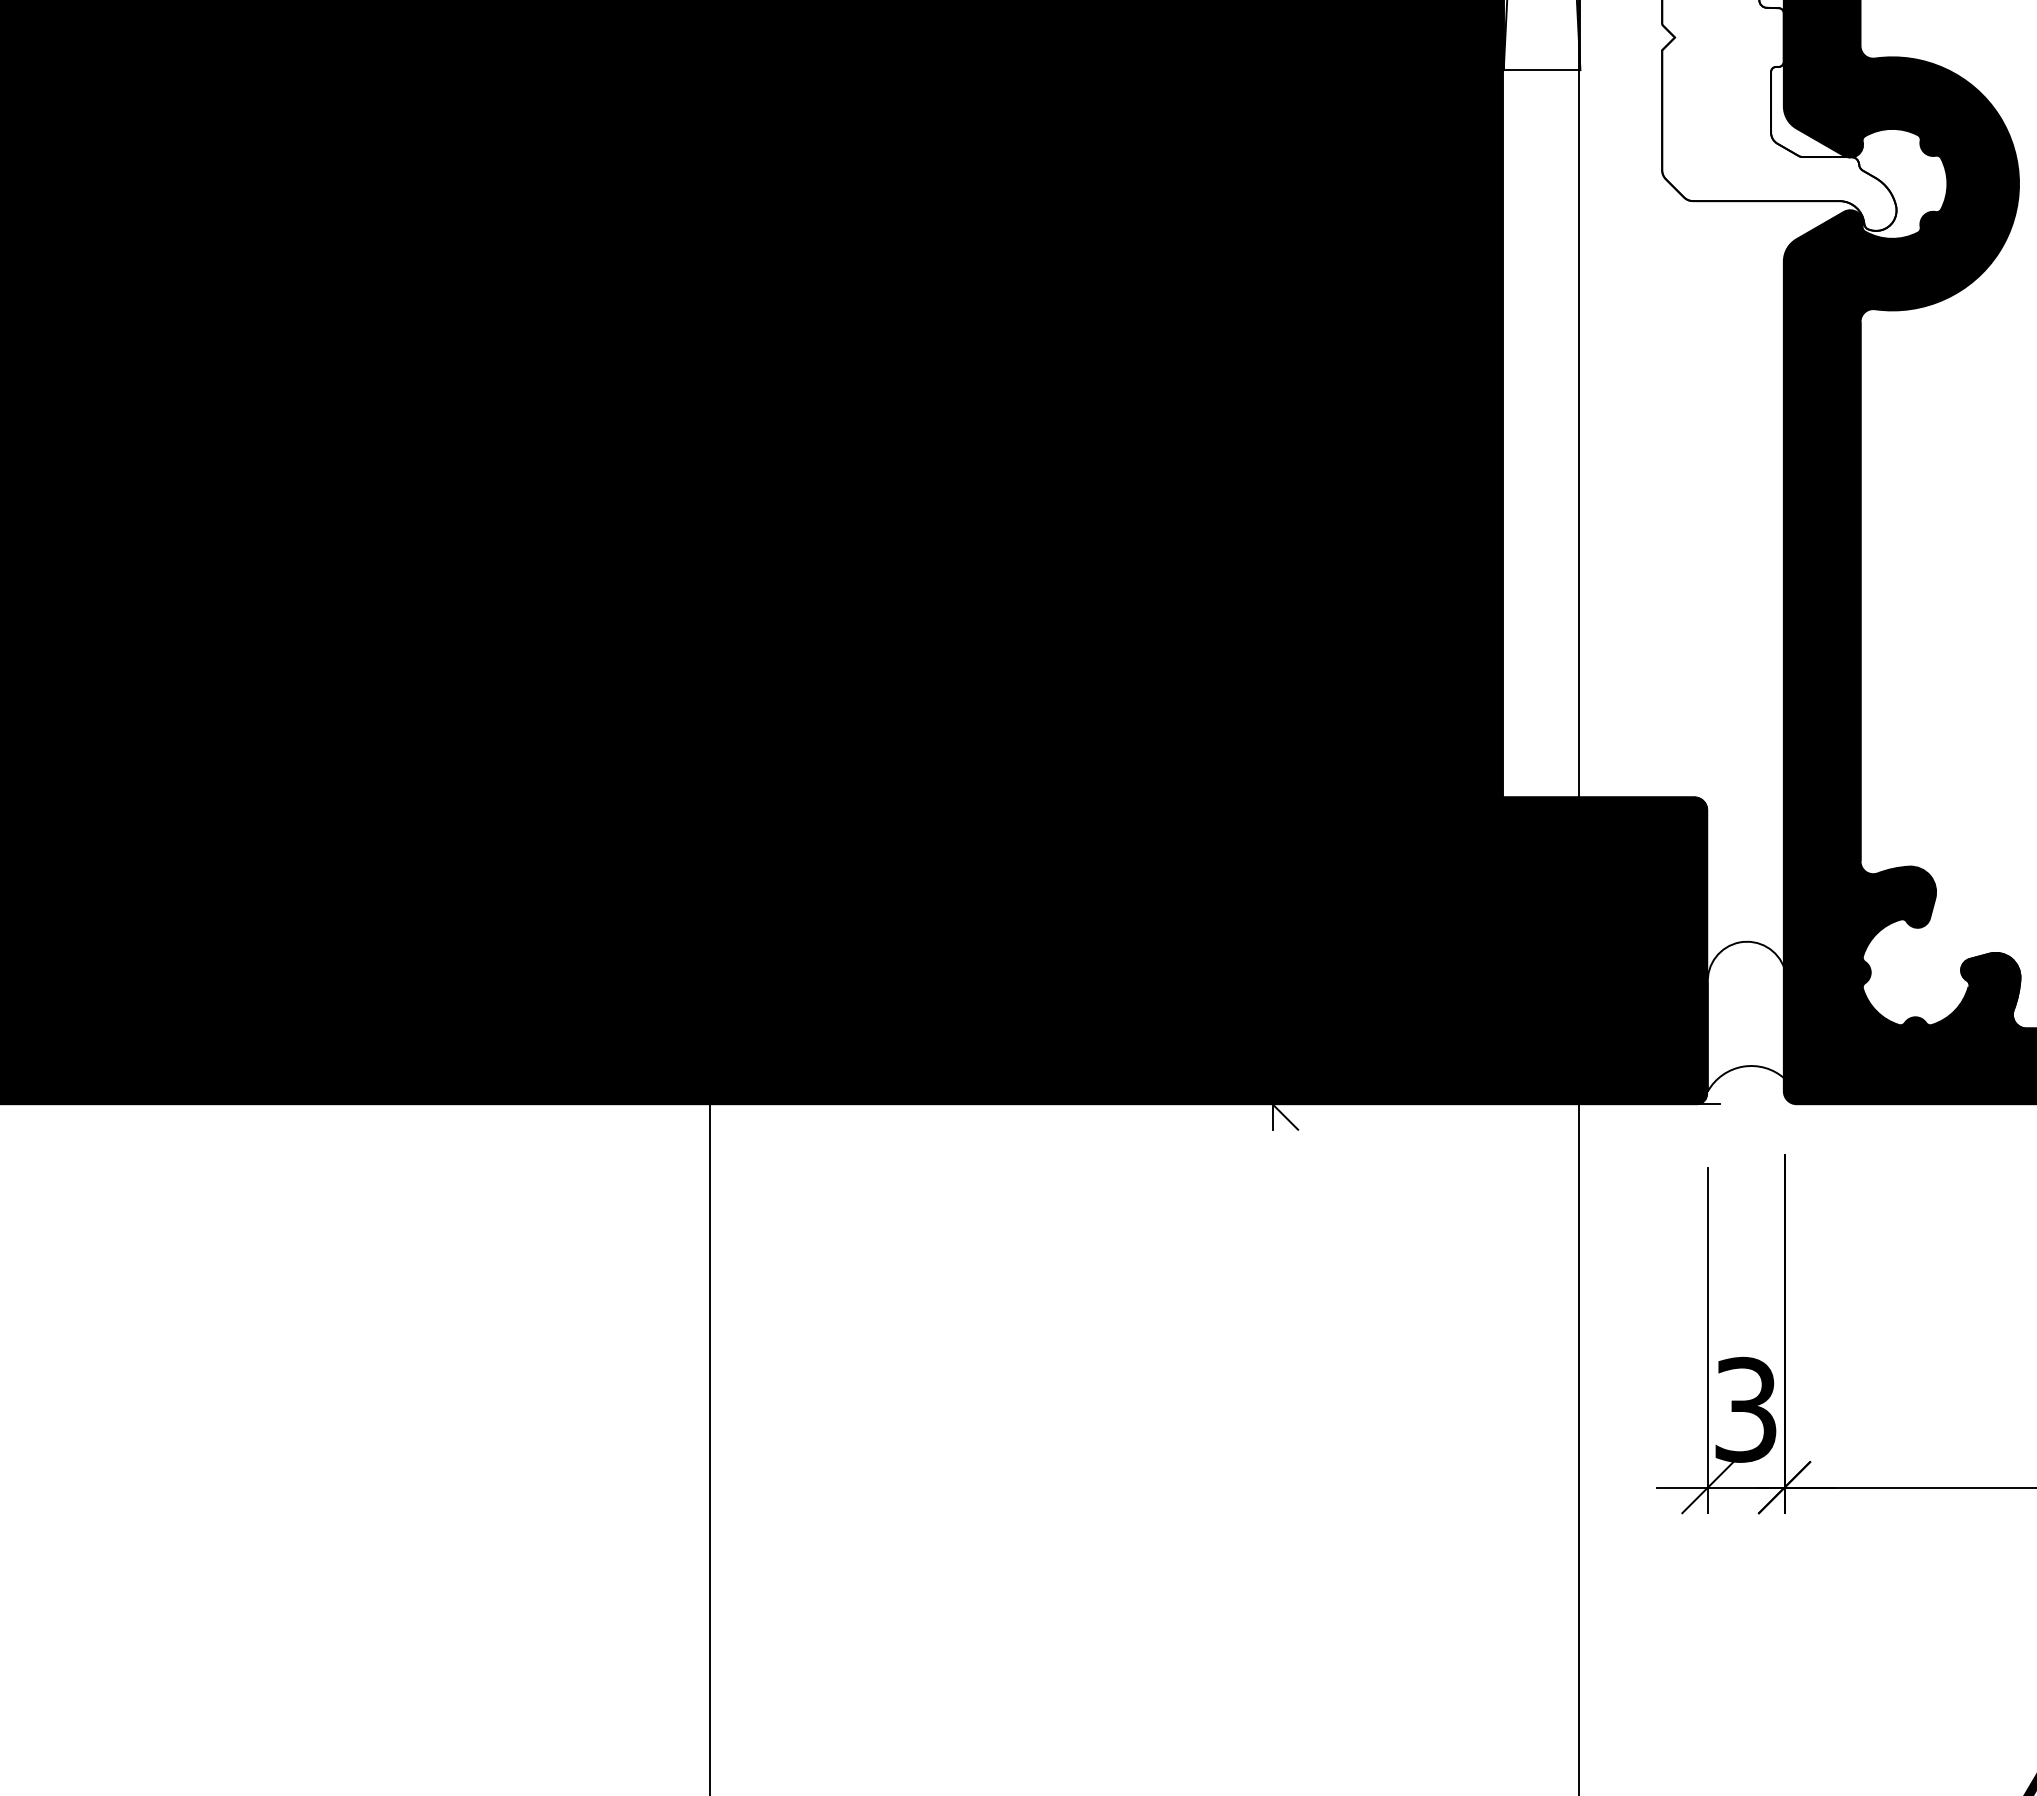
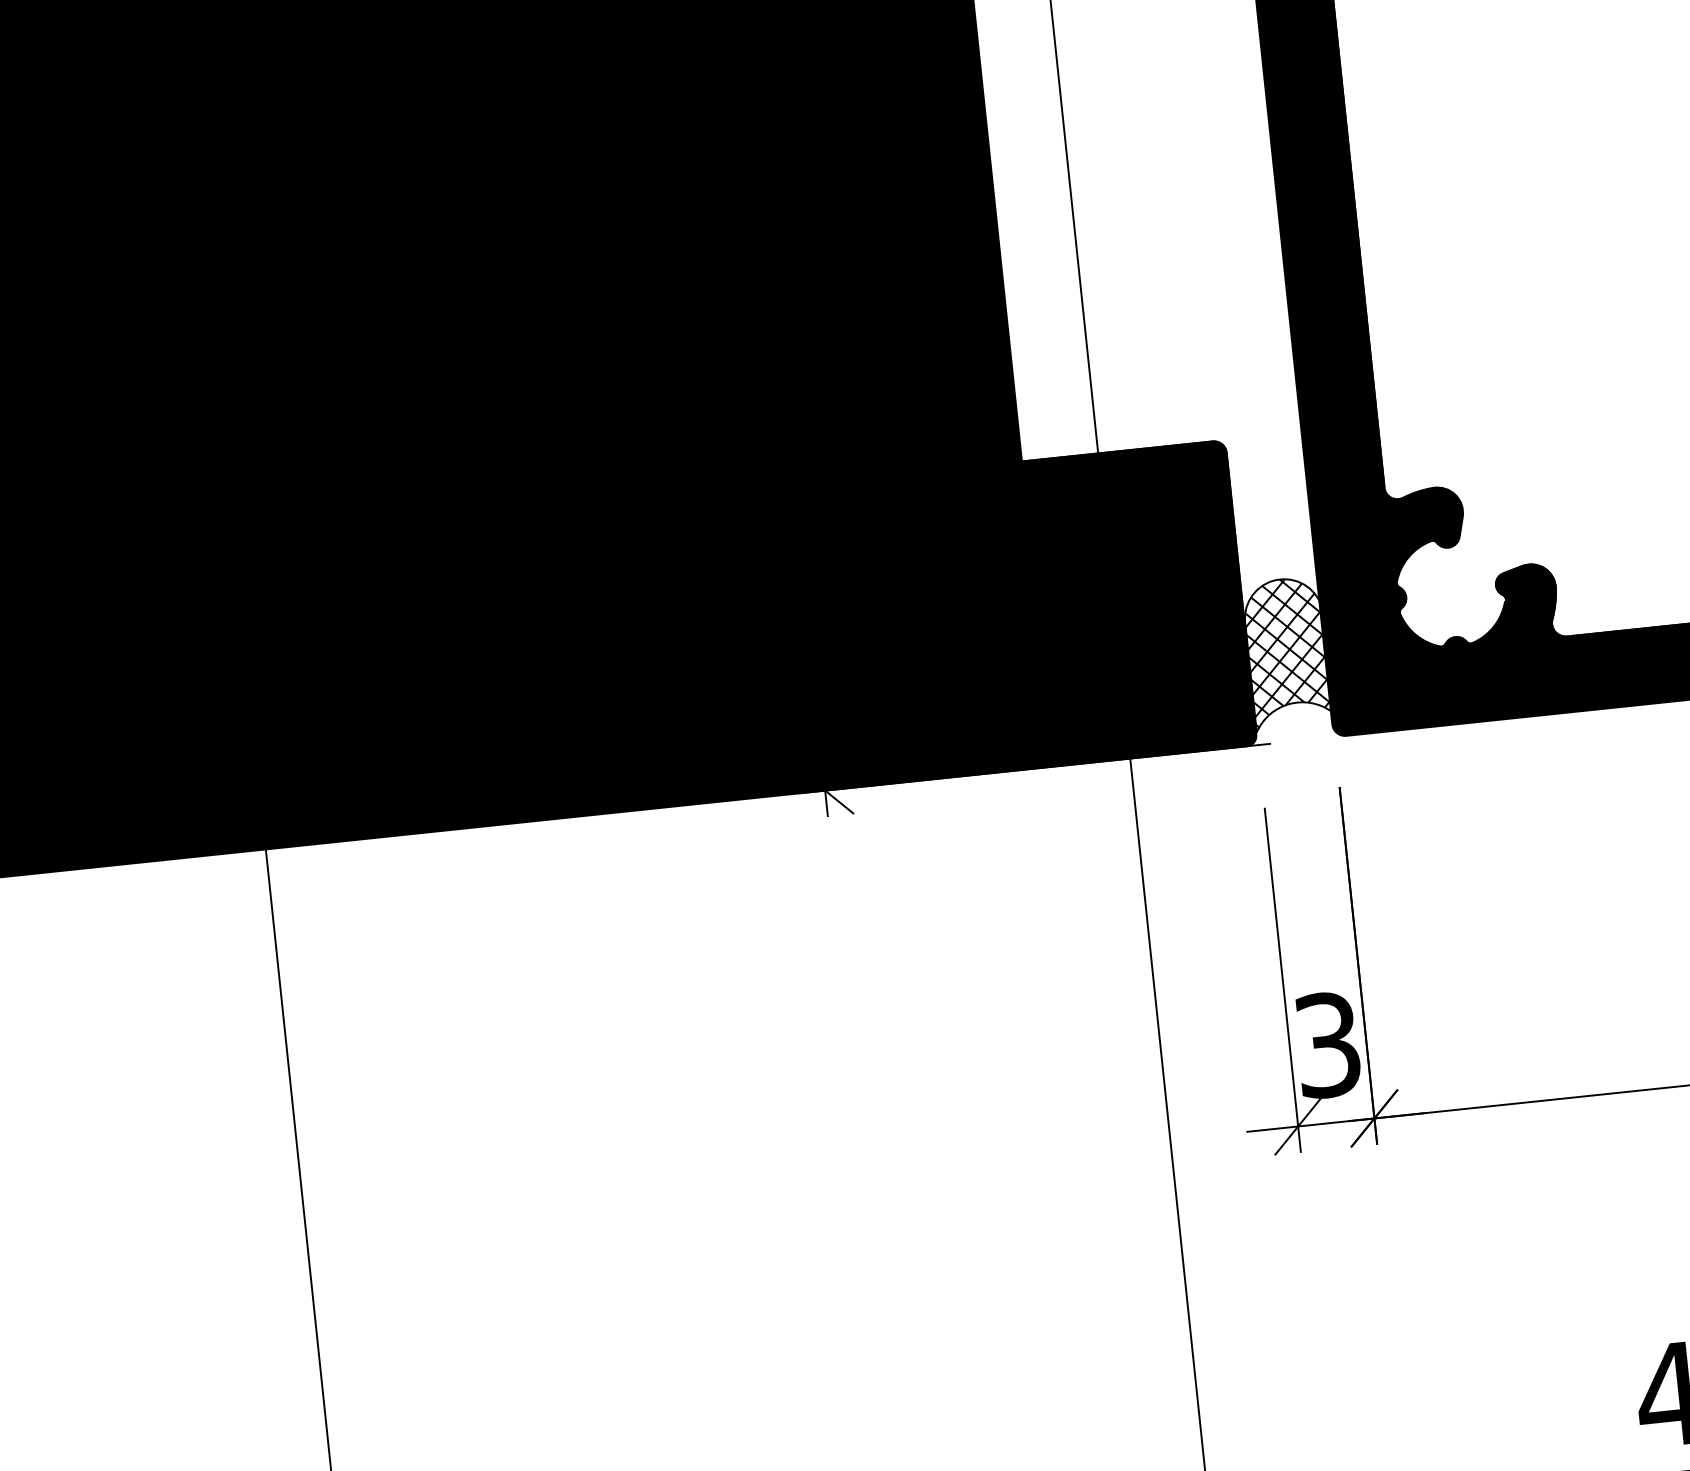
hatch: (1745, 1013) -> (1286, 650), added

